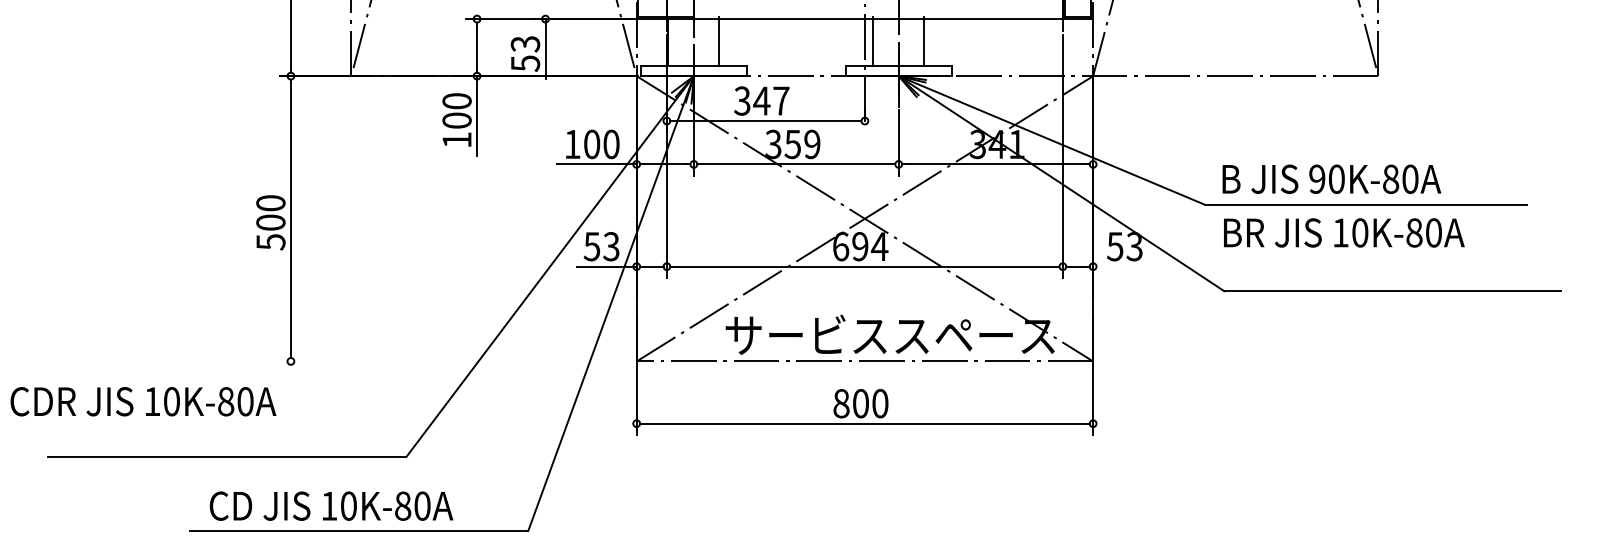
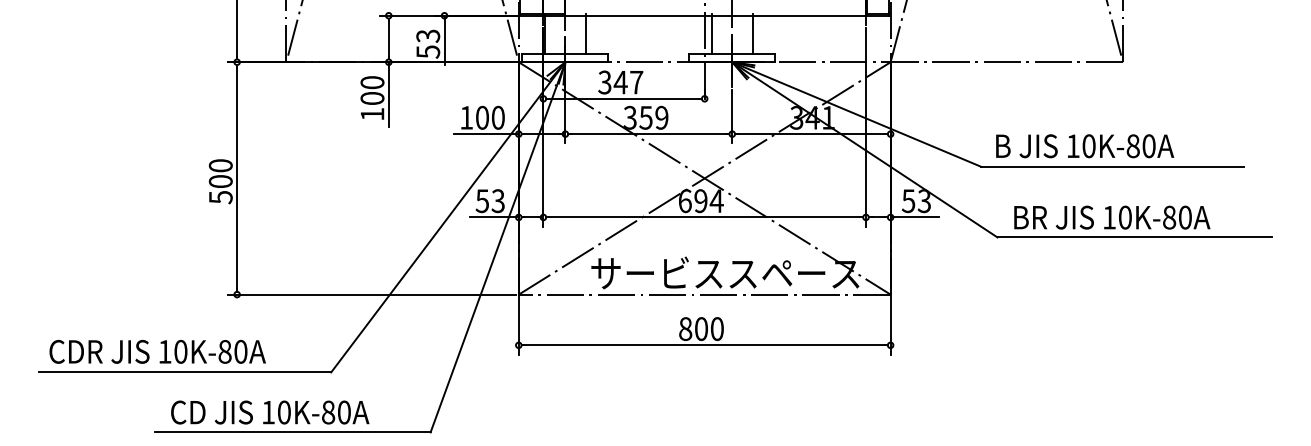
text: (1317, 178) -> (1073, 145), 90K-80A -> 10K-80A
text: (1344, 232) -> (1112, 217), moved
line: (1122, 266) -> (914, 217), added
line: (456, 361) -> (372, 294), added
text: (143, 401) -> (157, 351), moved

